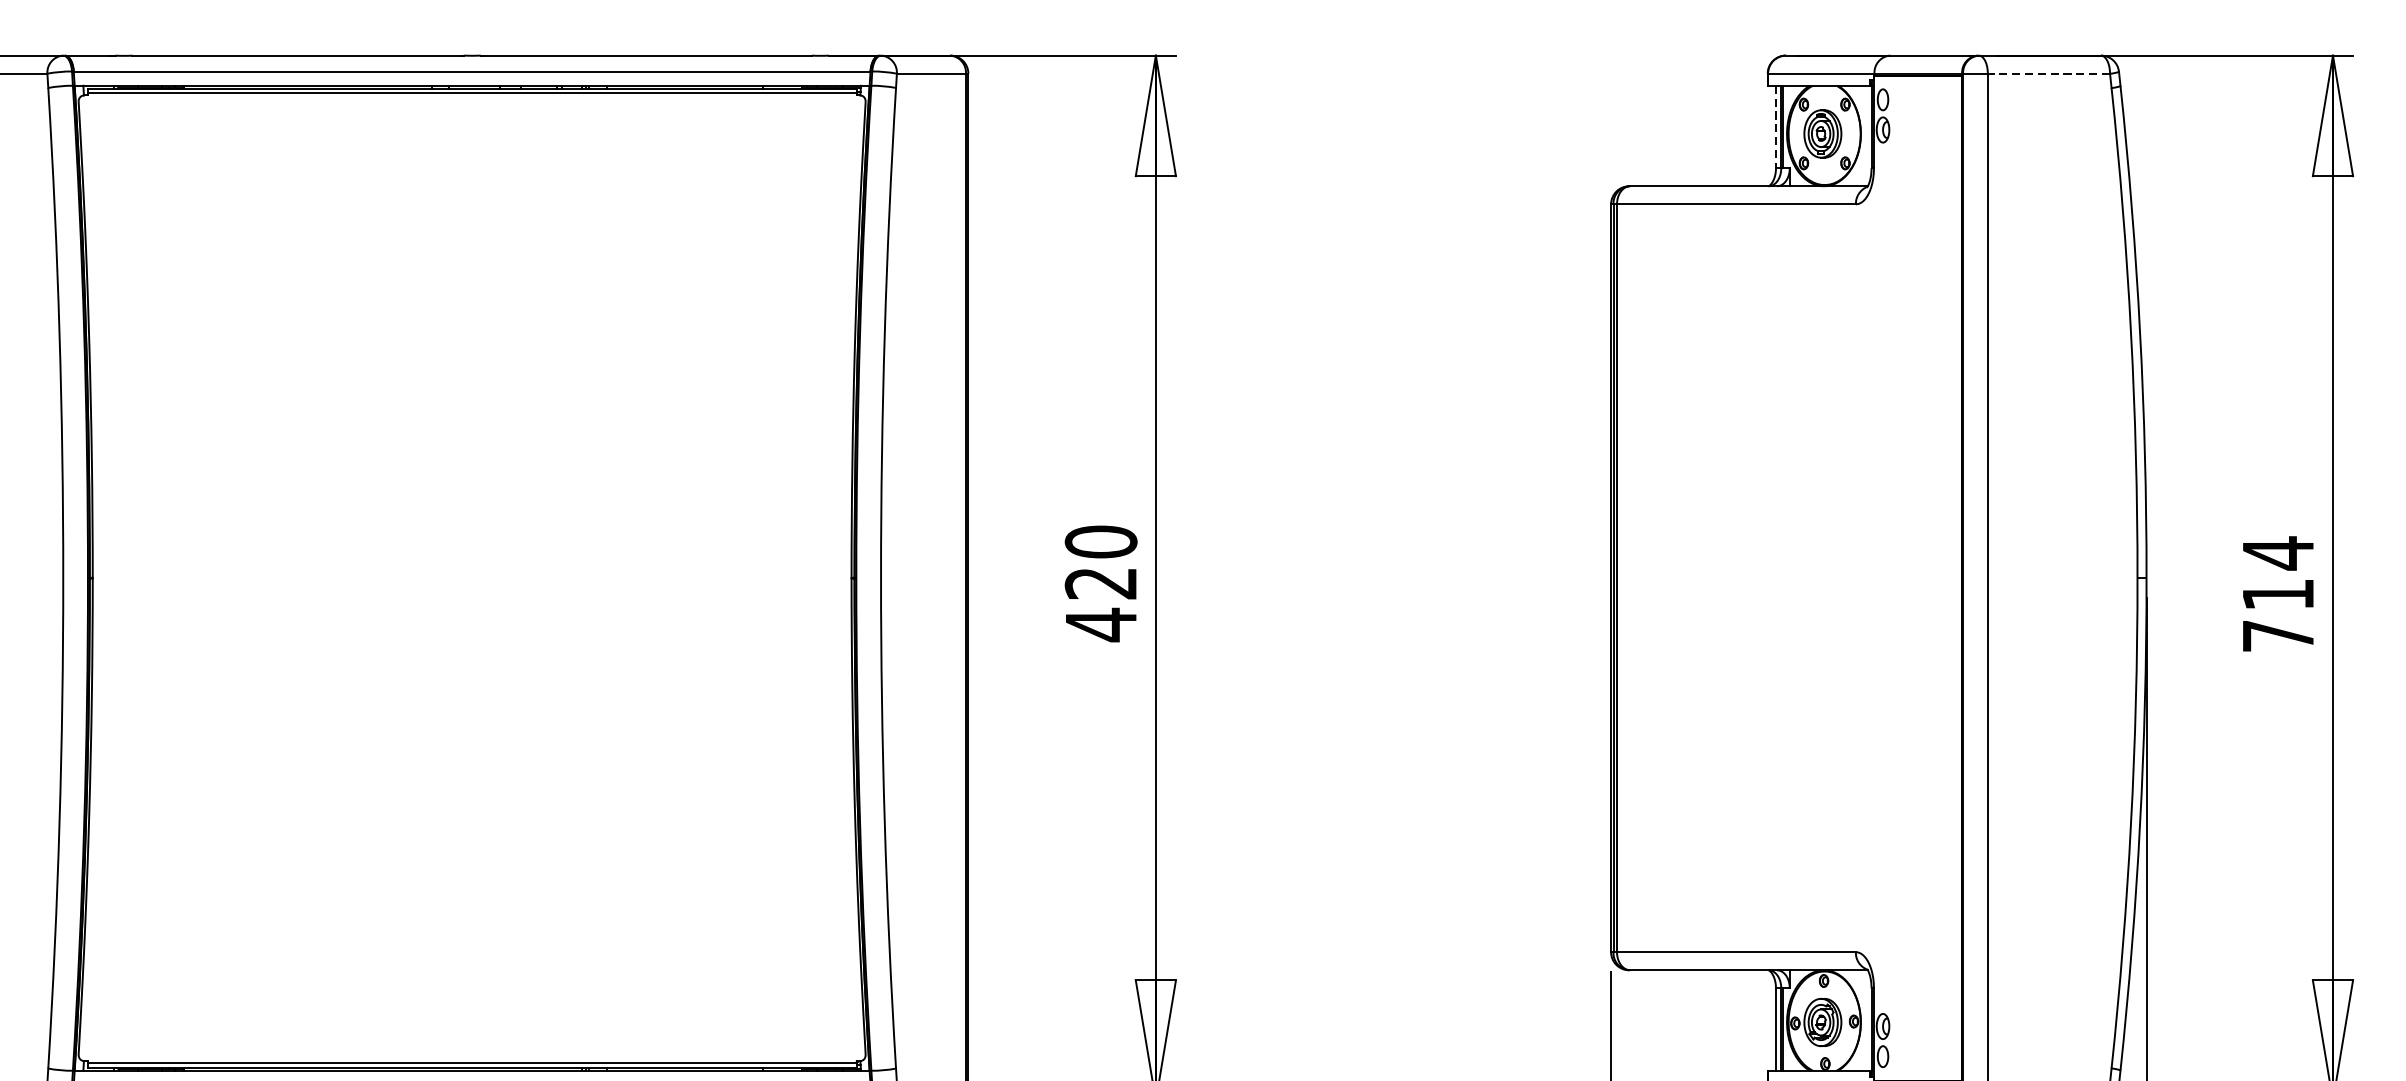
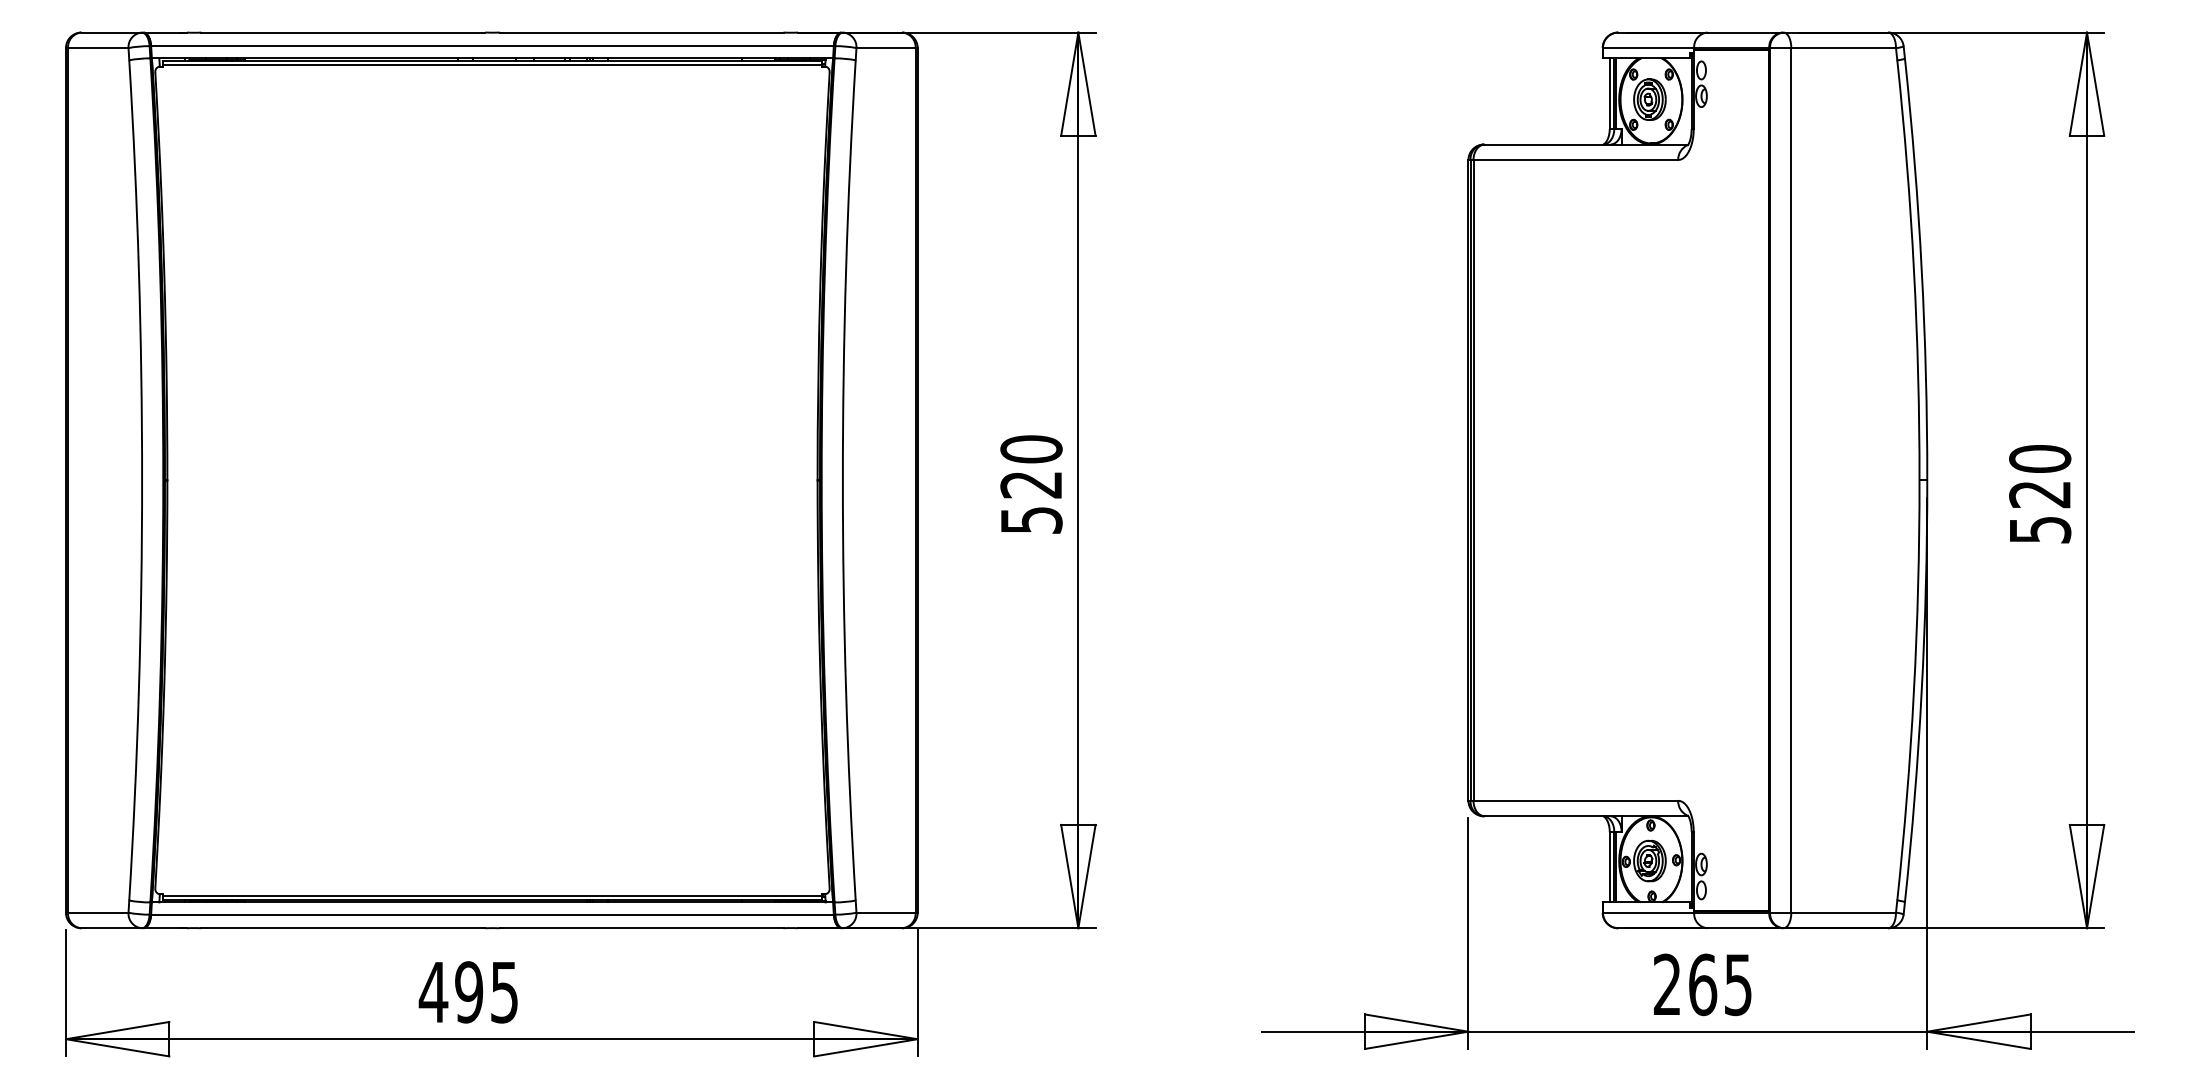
line: (2048, 74) -> (1843, 48), dashed -> solid
line: (1775, 127) -> (1609, 94), dashed -> solid
text: (2278, 593) -> (2040, 493), 714 -> 520
text: (1101, 625) -> (1031, 520), 420 -> 520

